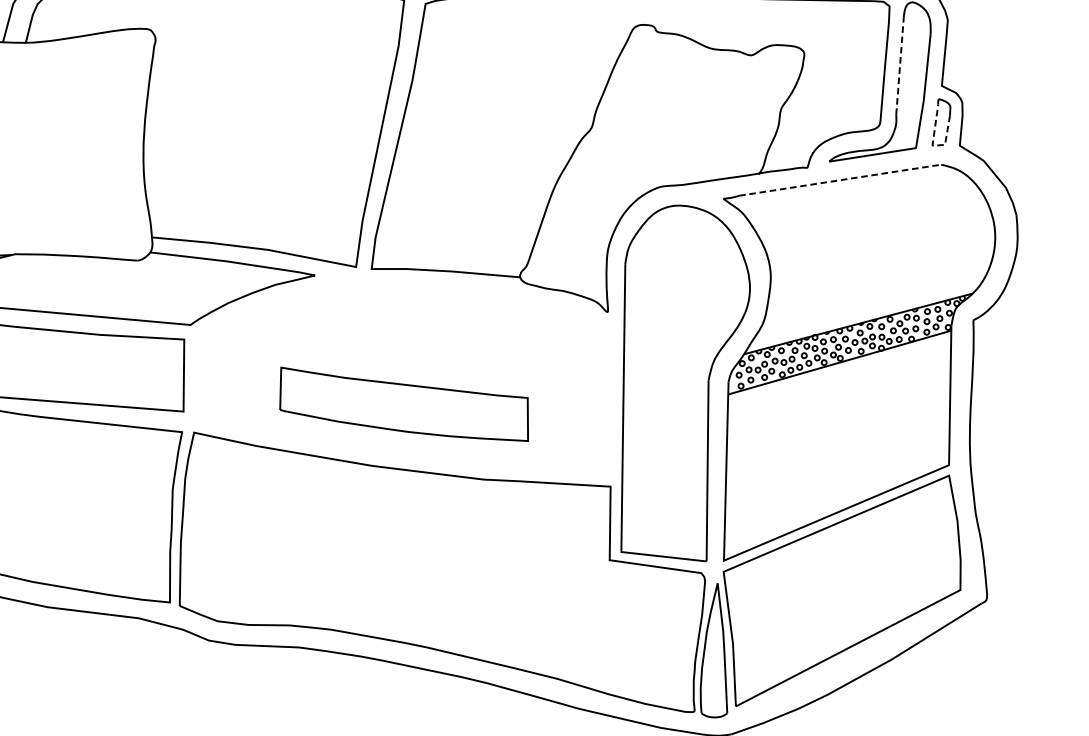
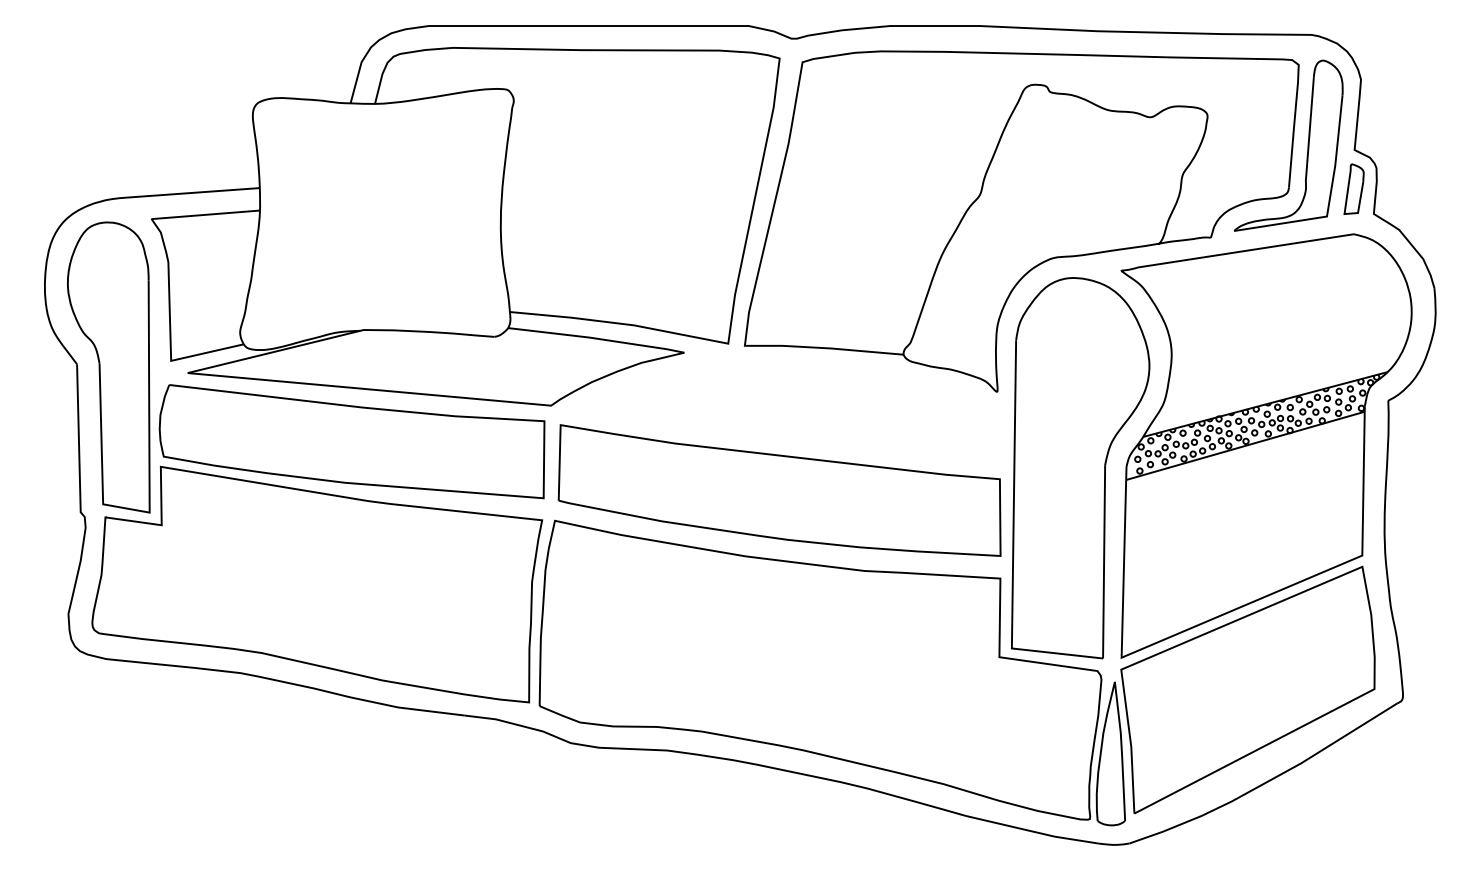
line: (899, 65) -> (1309, 128), dashed -> solid
line: (932, 146) -> (1344, 214), dashed -> solid
line: (840, 179) -> (1246, 250), dashed -> solid
part: (404, 404) -> (779, 490), size x1.67

